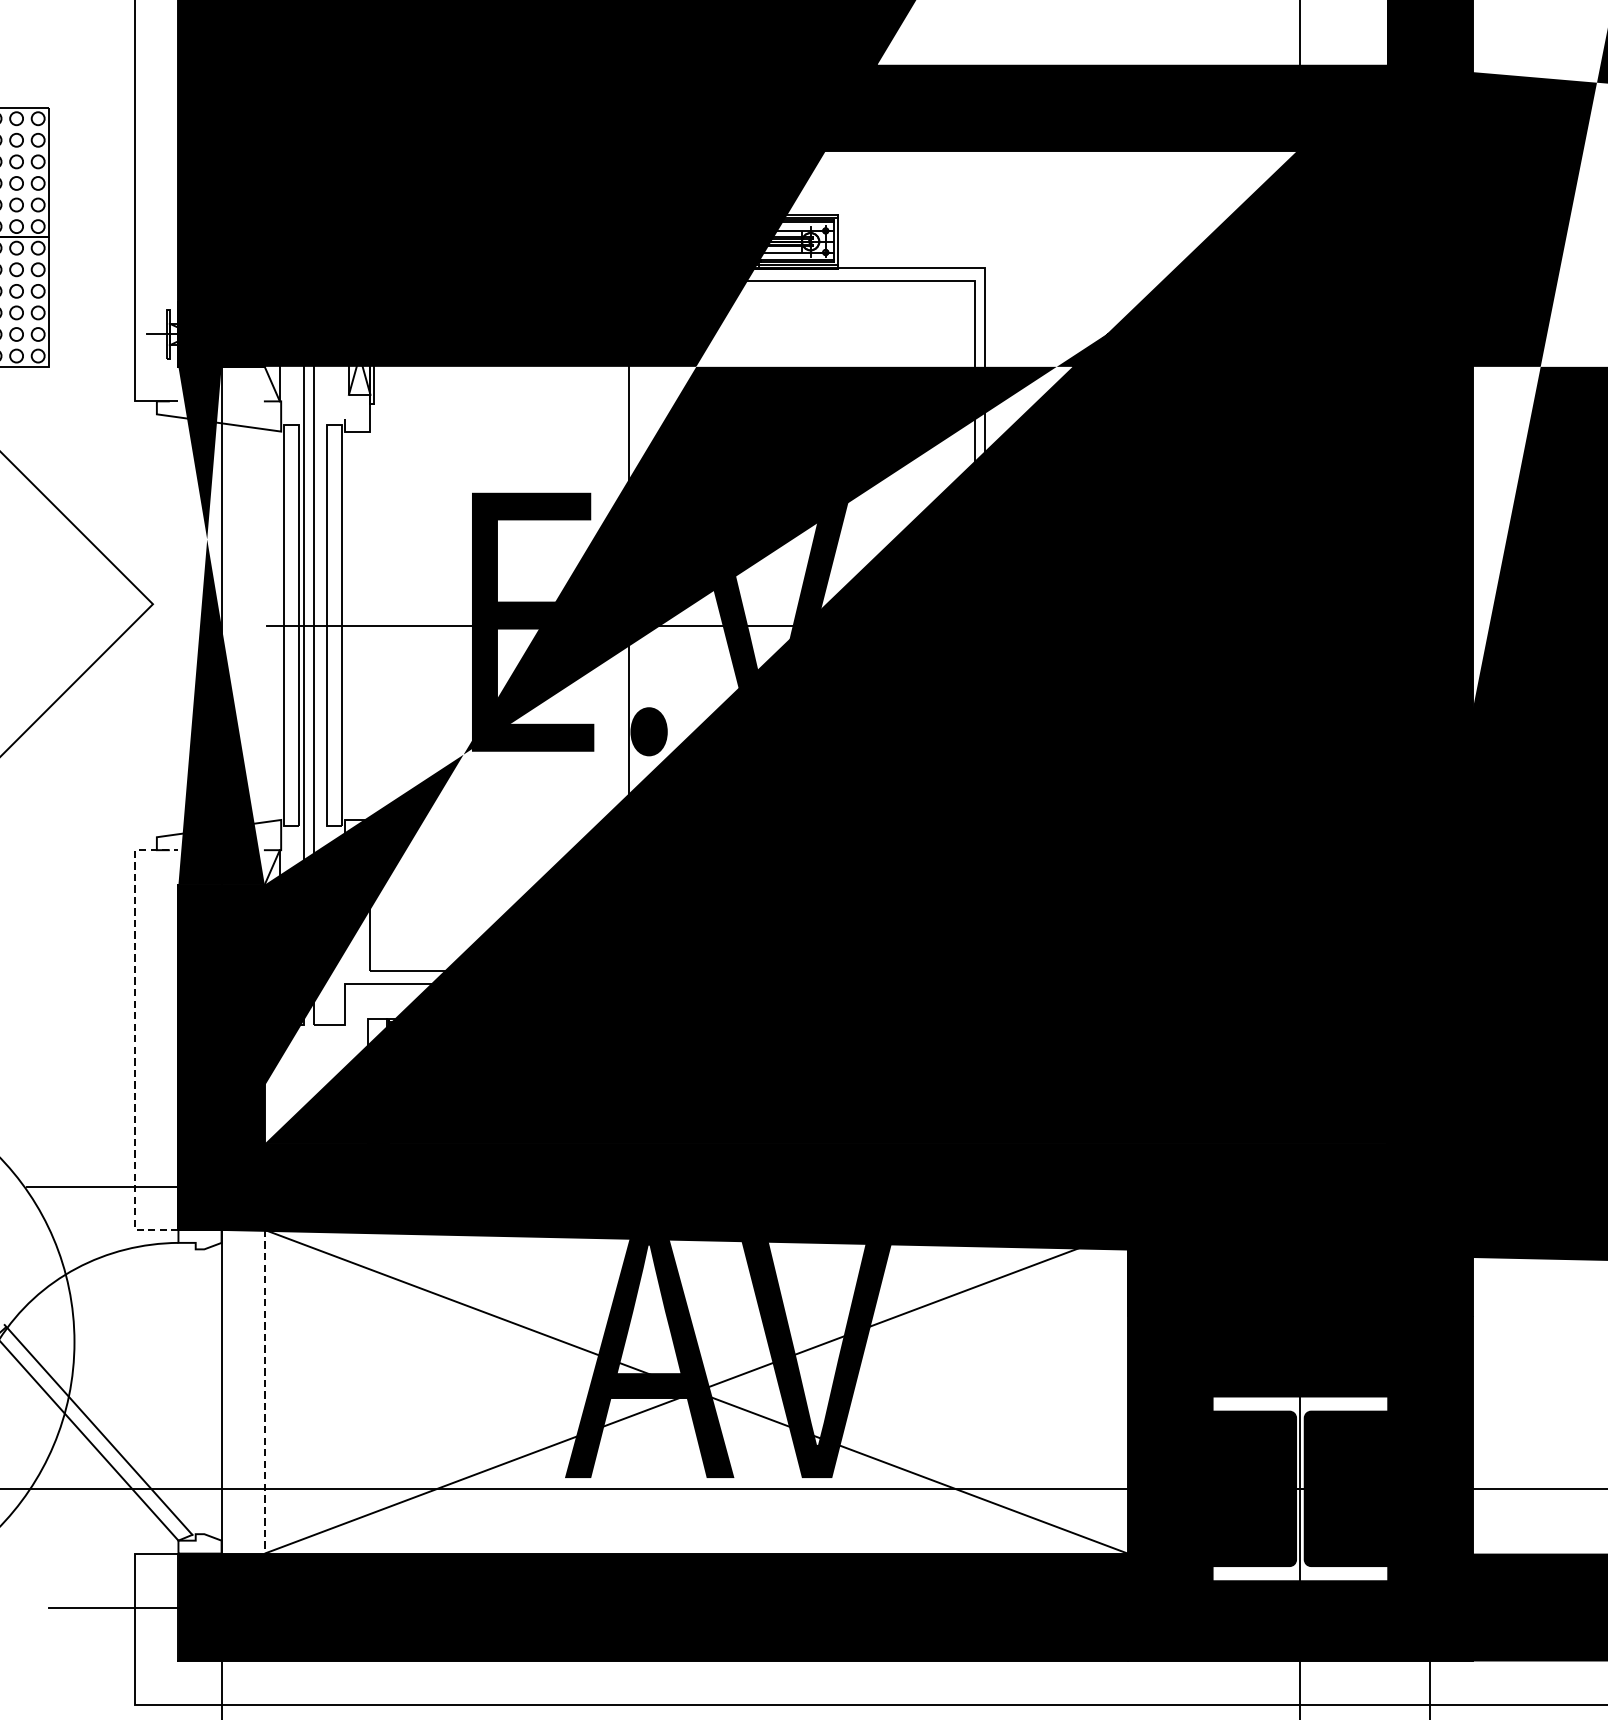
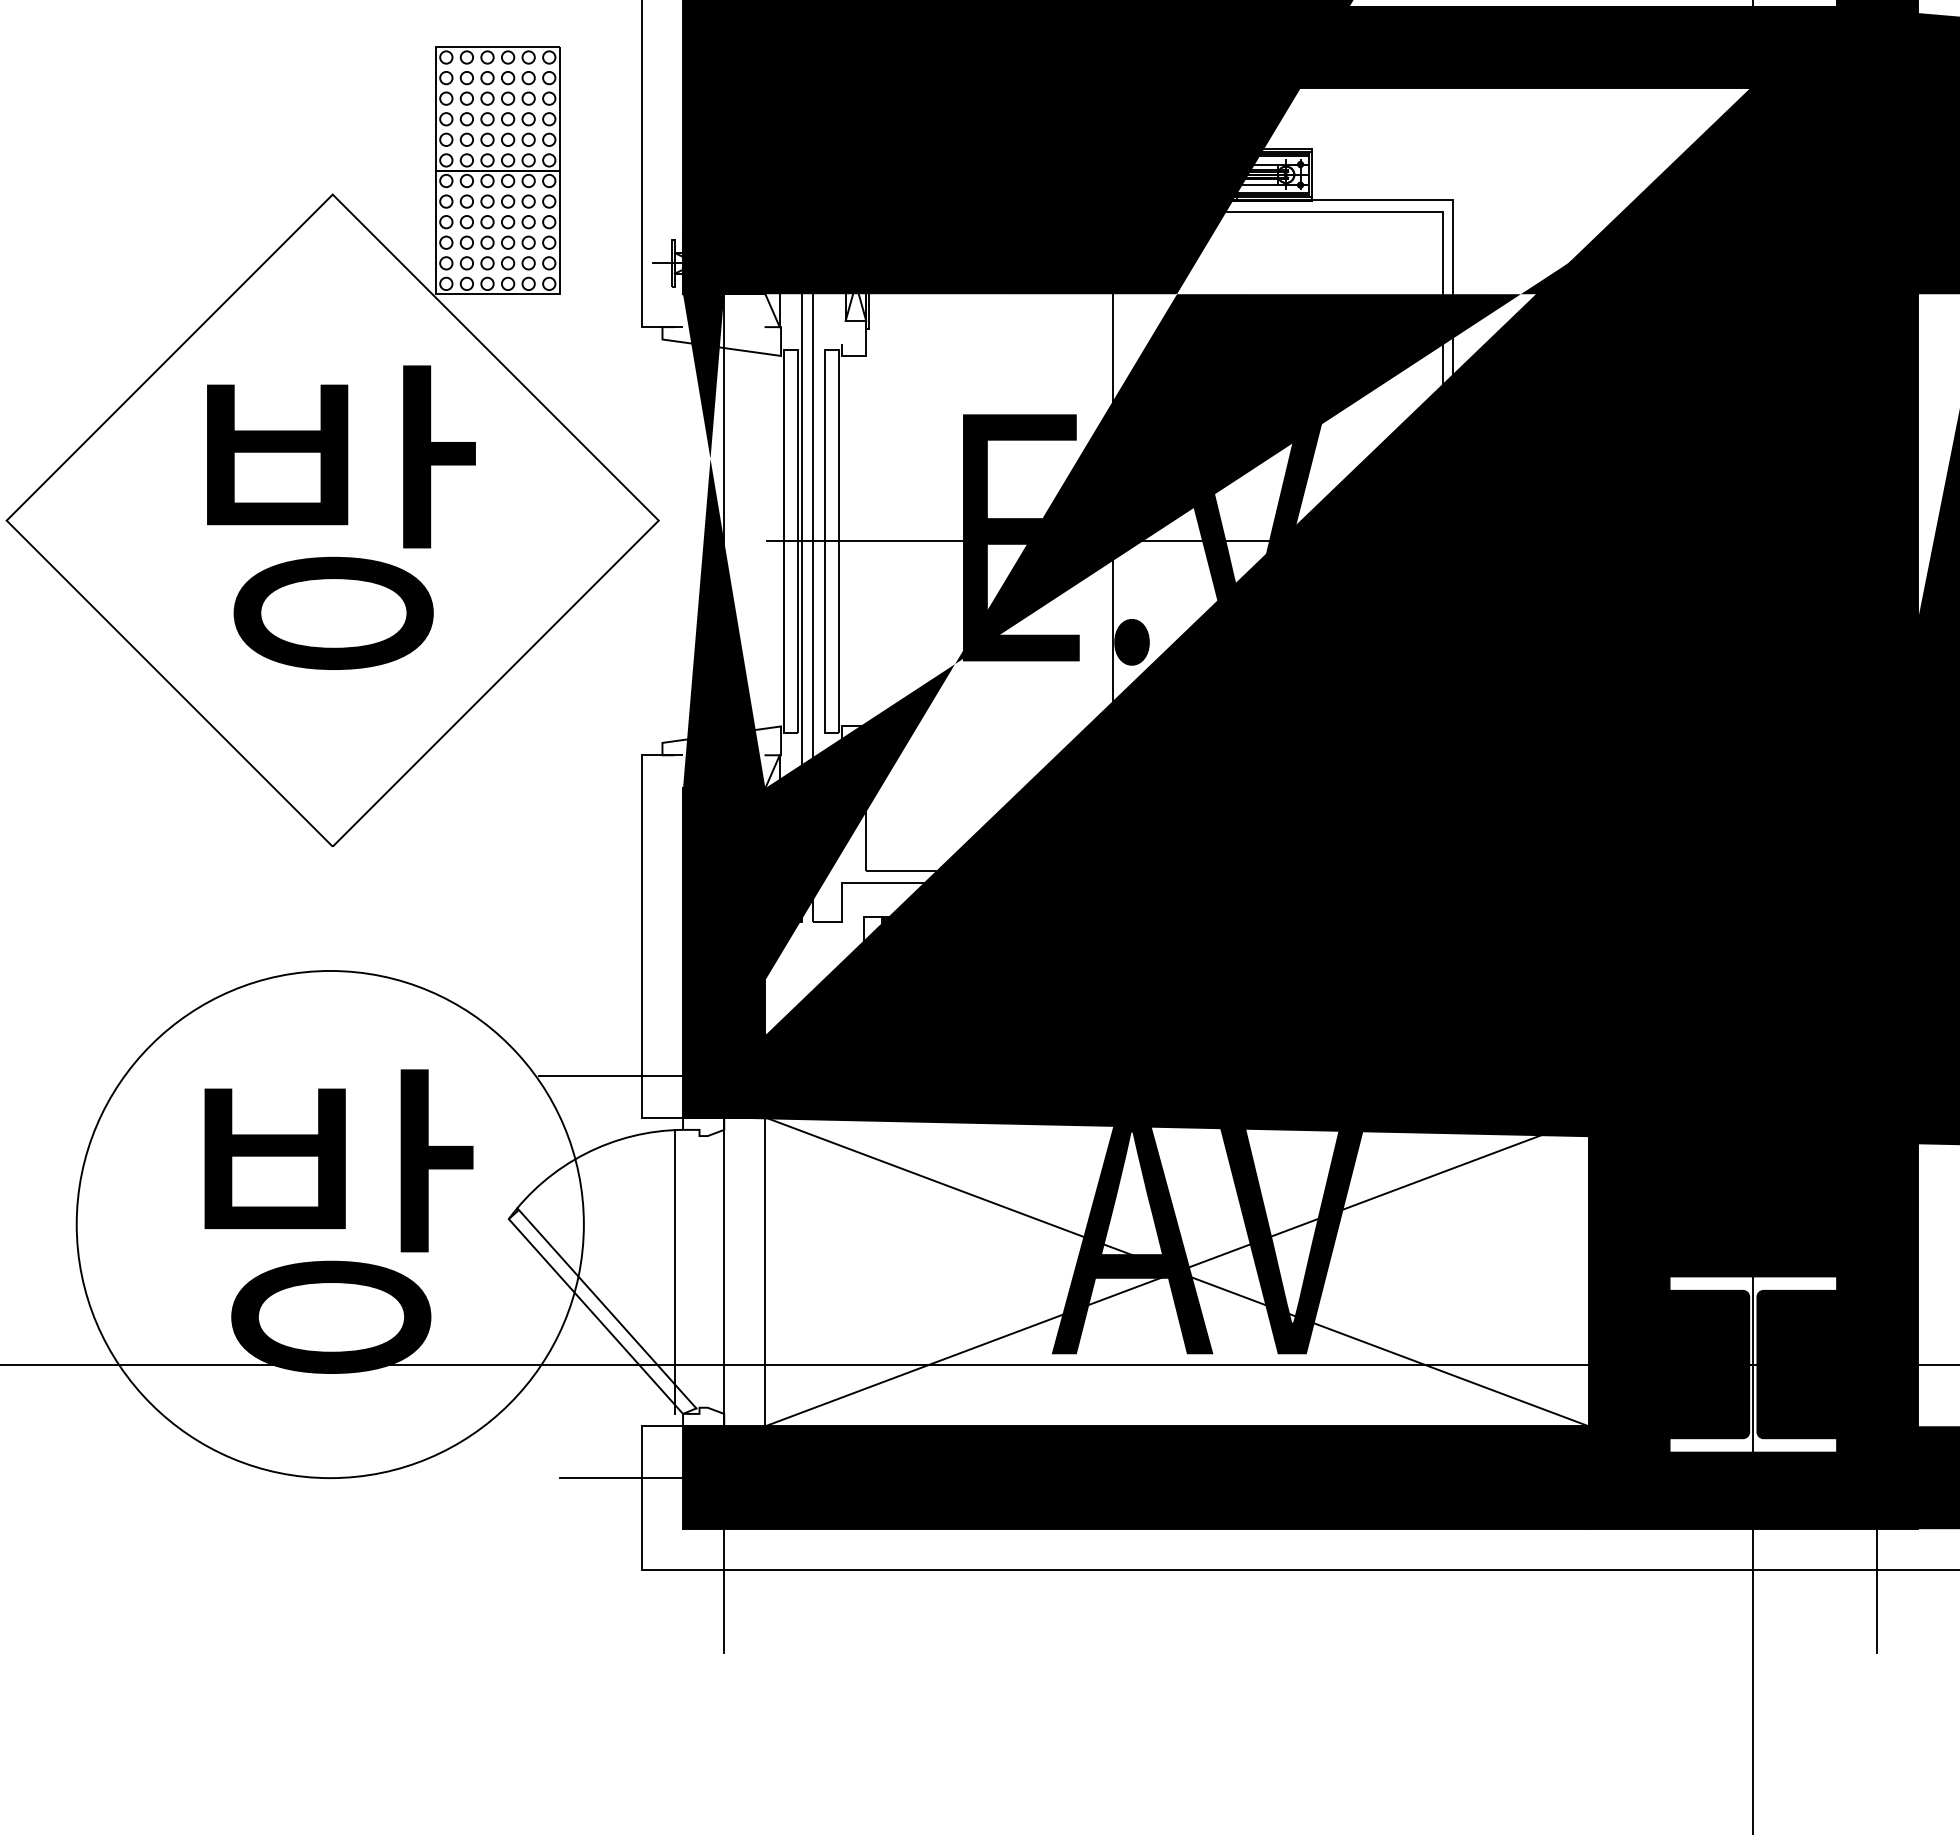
line: (134, 1039) -> (641, 935), dashed -> solid
line: (169, 1391) -> (674, 1271), added
line: (264, 1392) -> (765, 1272), dashed -> solid

